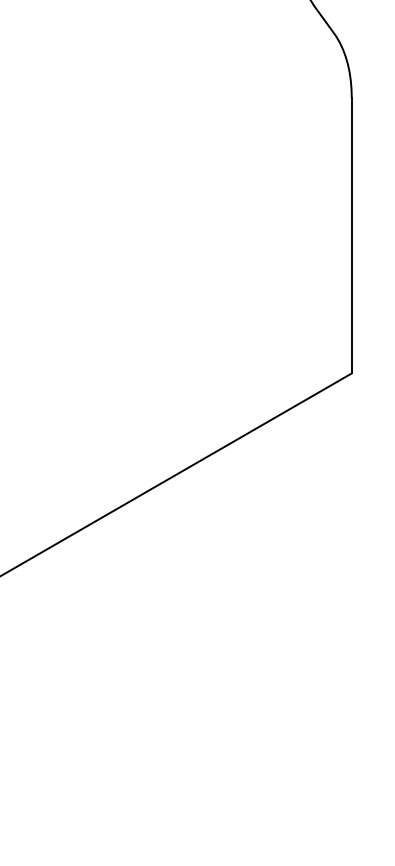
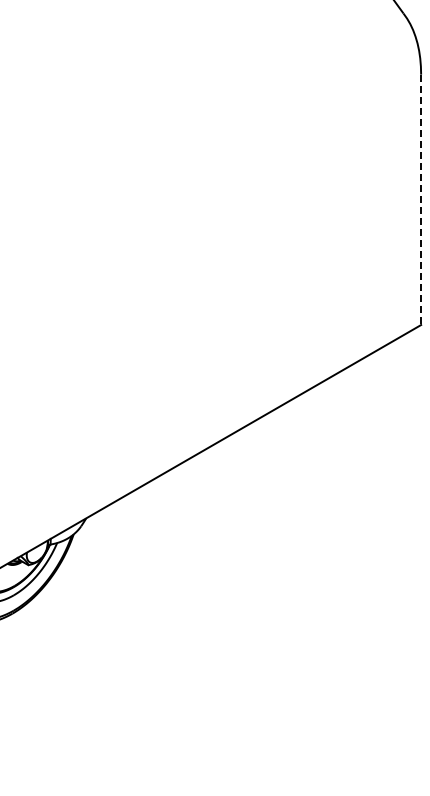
line: (352, 236) -> (421, 200), solid -> dashed

